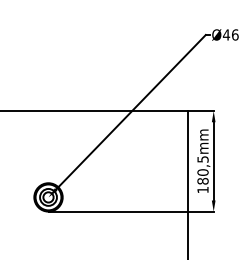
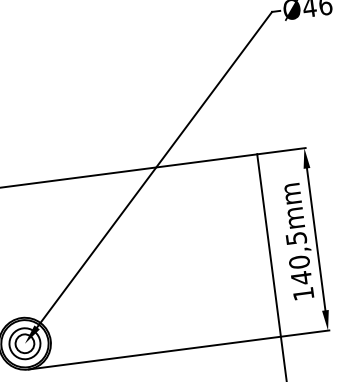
text: (202, 180) -> (300, 276), 180,5mm -> 140,5mm

